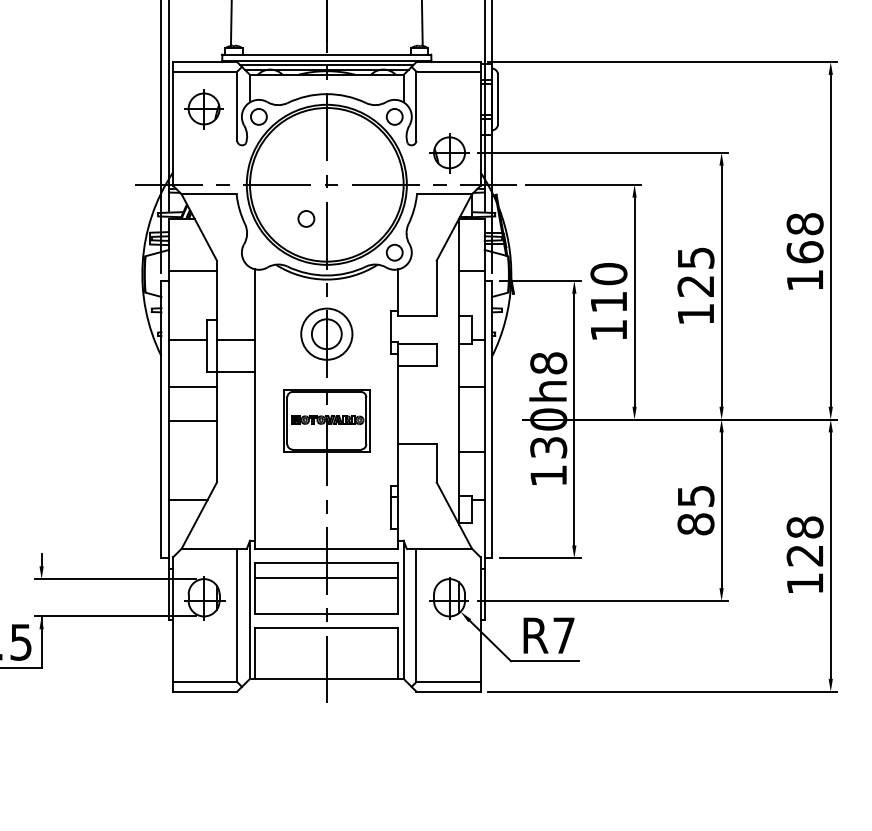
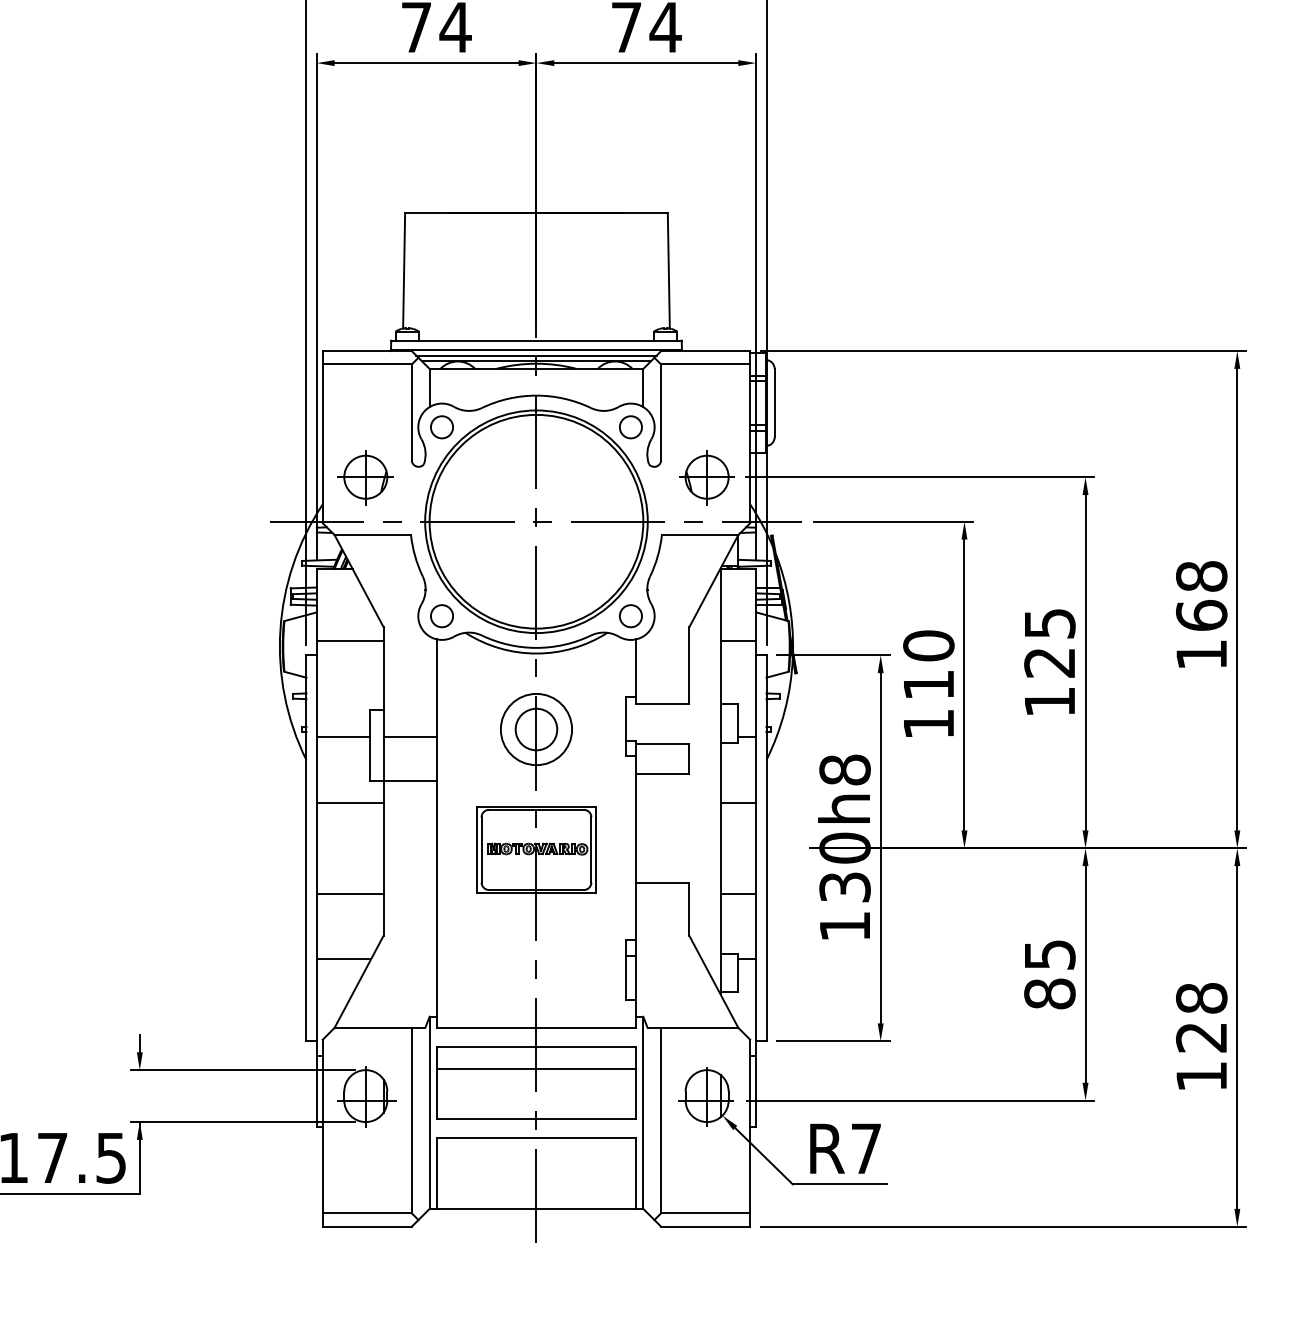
part: (203, 109) -> (365, 477), moved
circle: (306, 219) -> (441, 616), moved
line: (192, 421) -> (349, 893), moved

